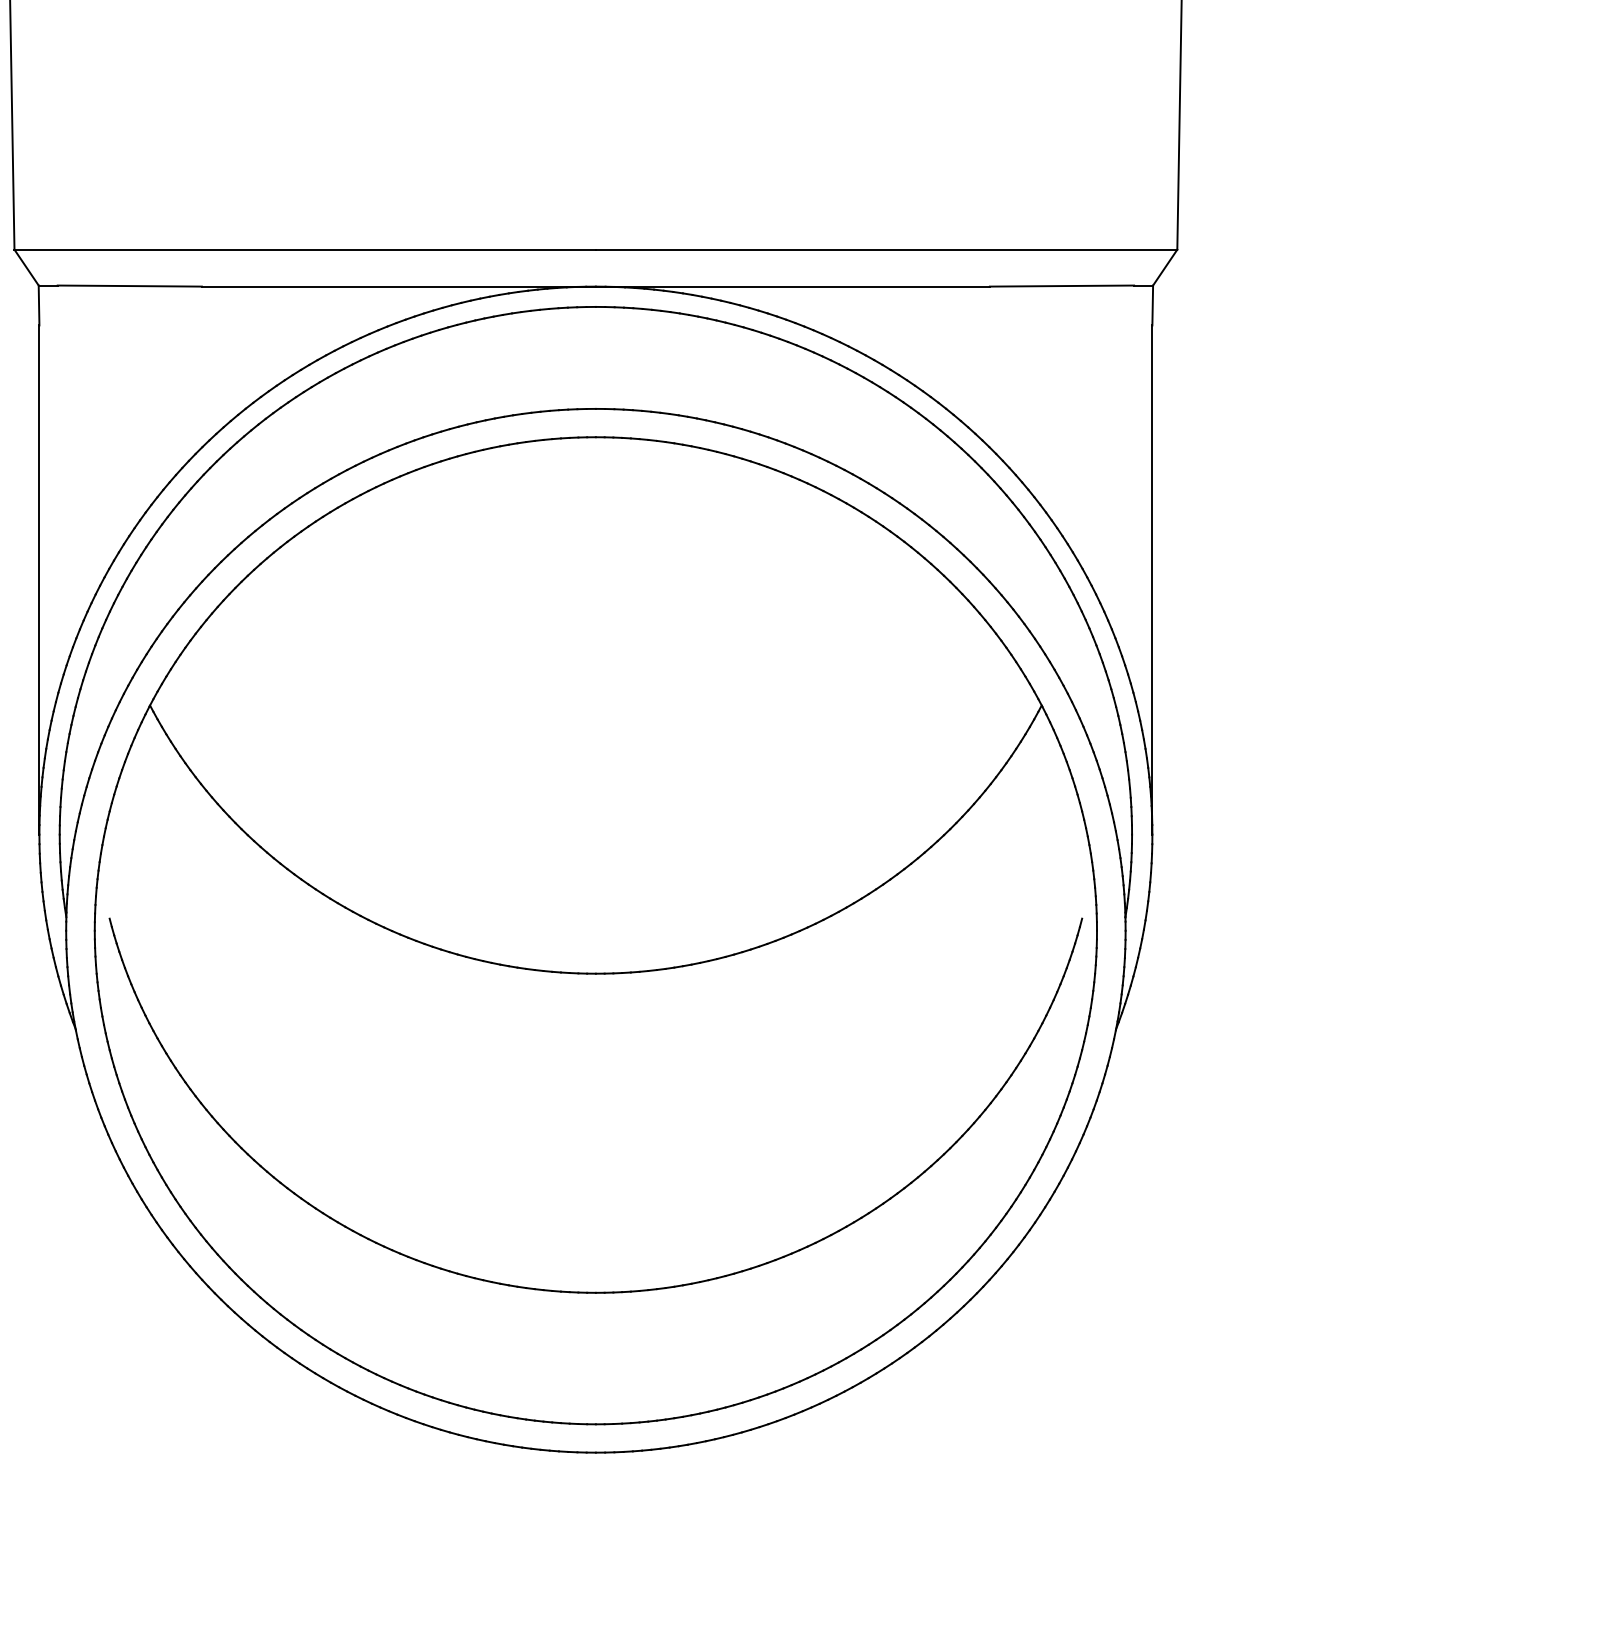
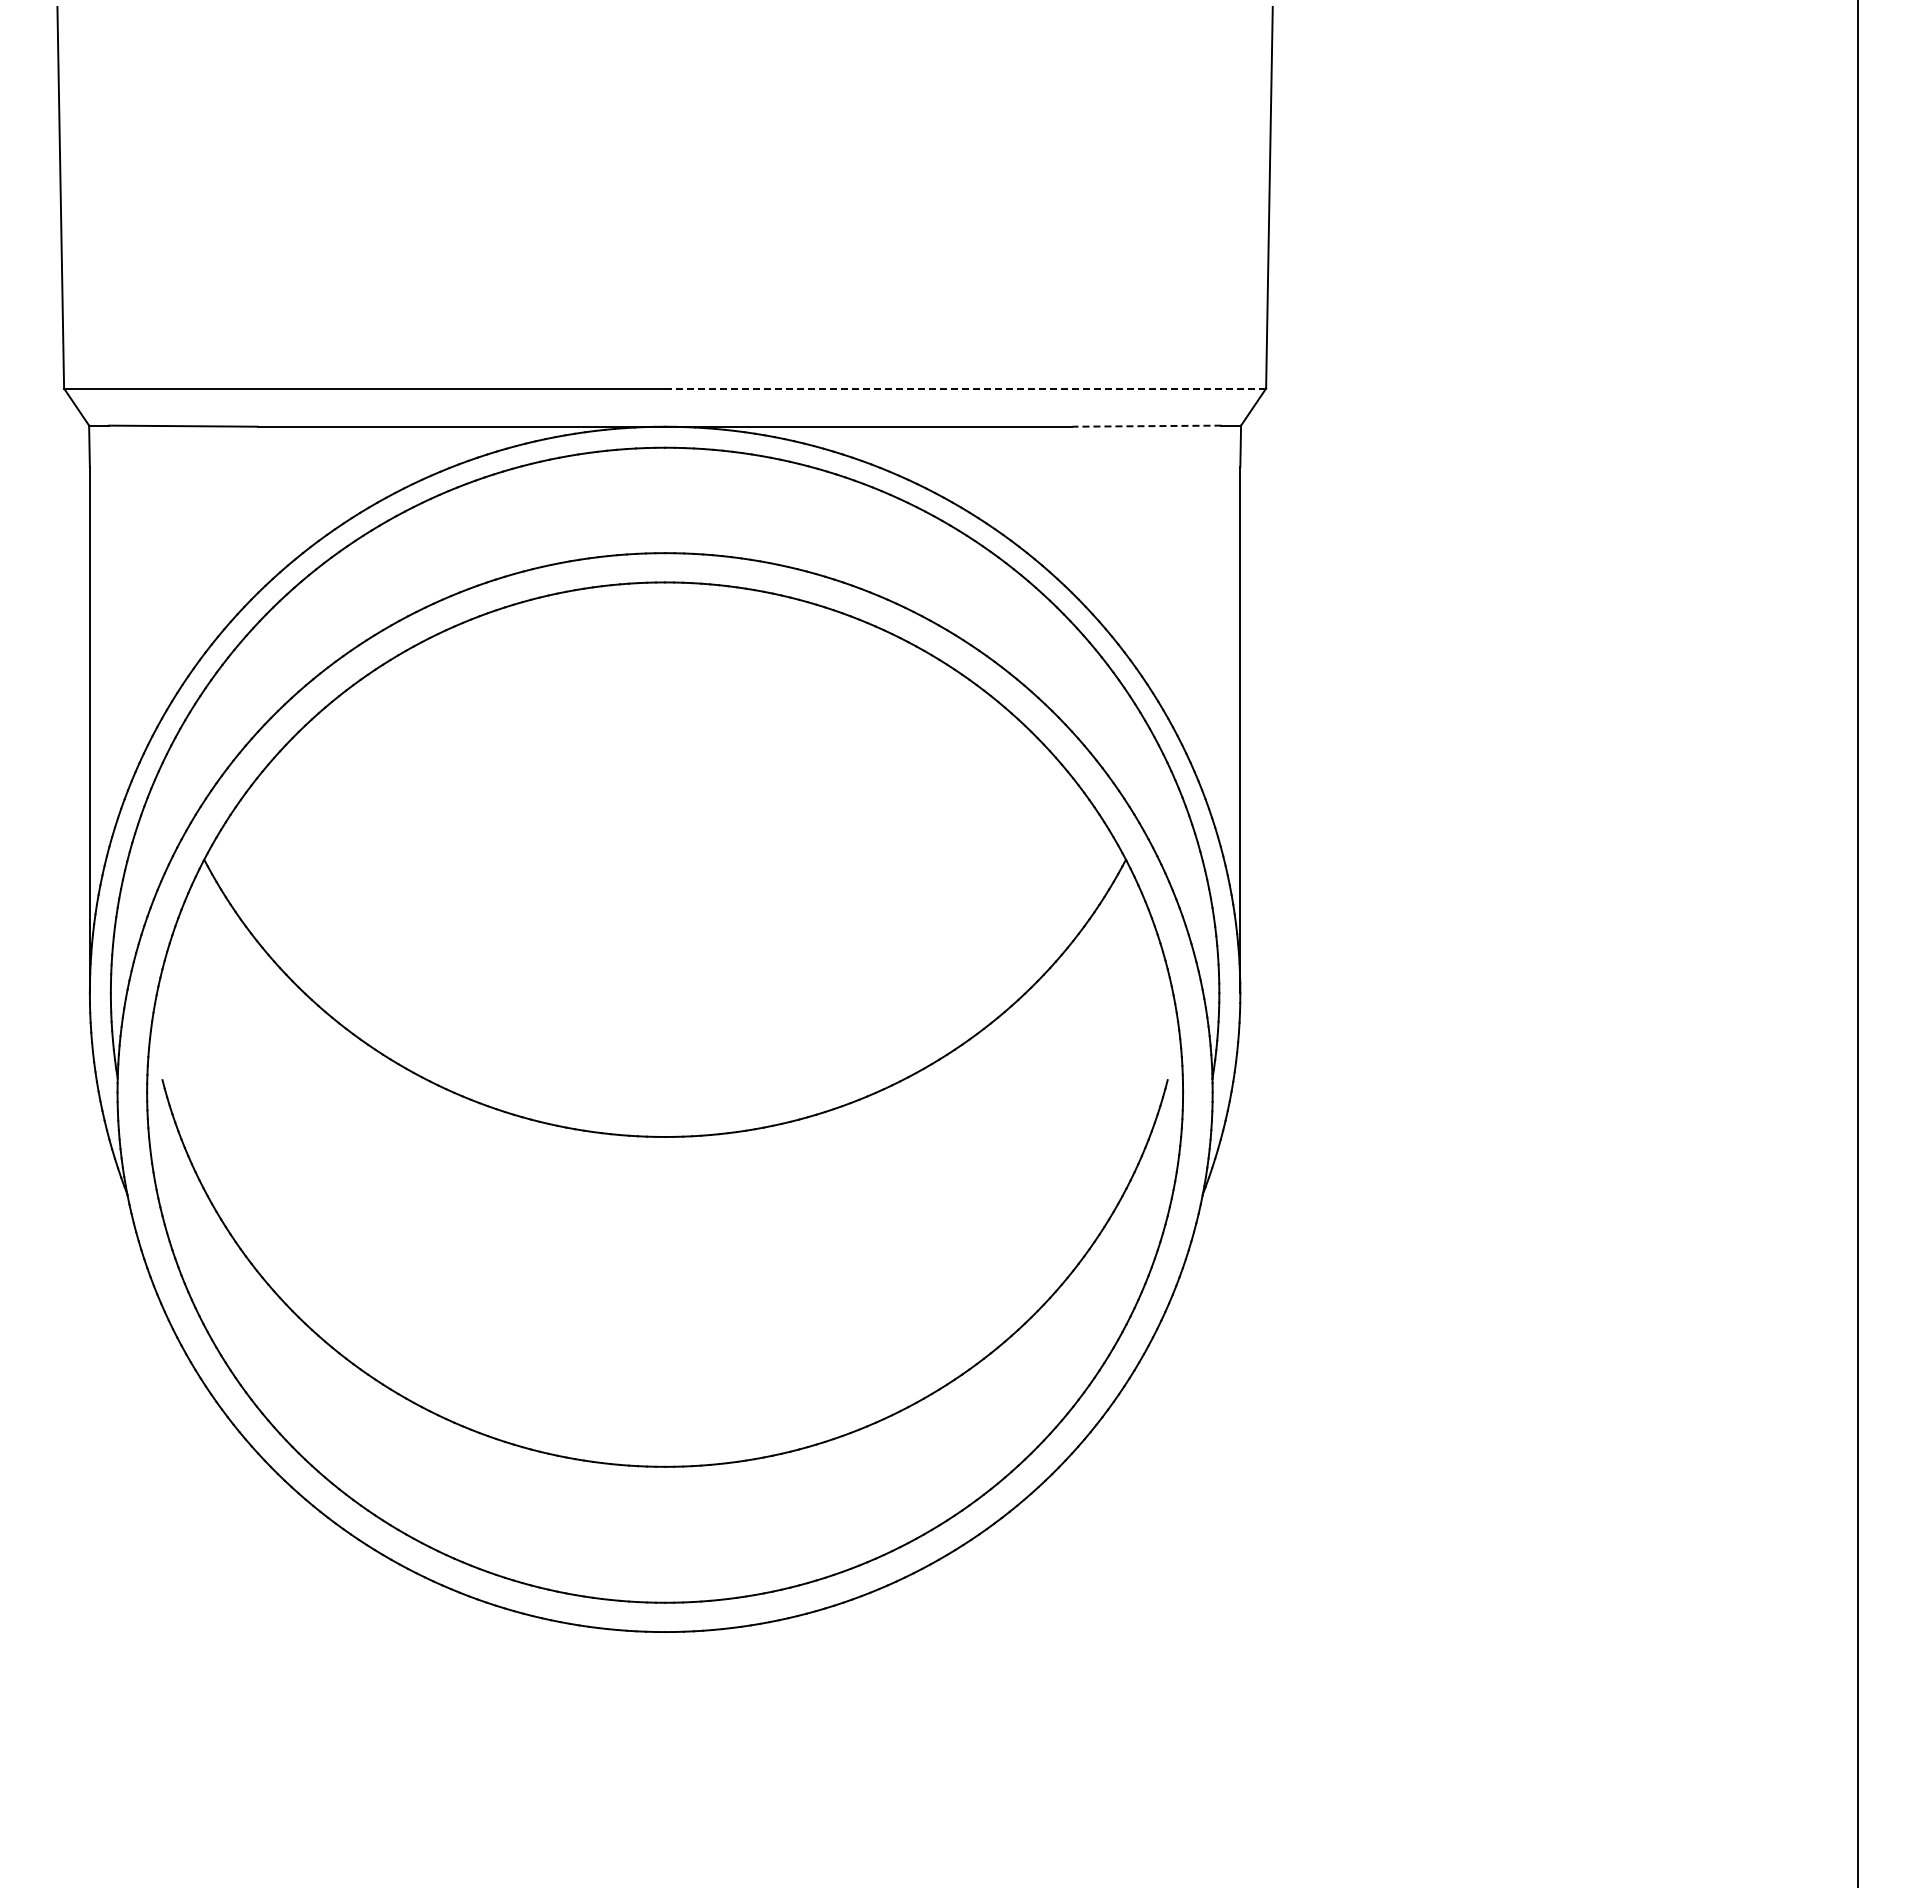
line: (886, 249) -> (965, 388), solid -> dashed
line: (1061, 286) -> (1146, 426), solid -> dashed

